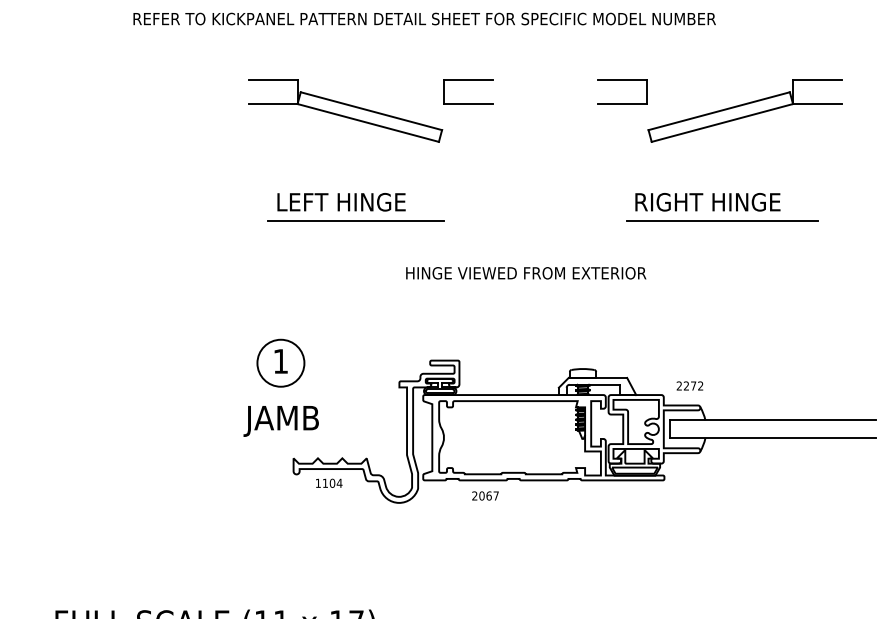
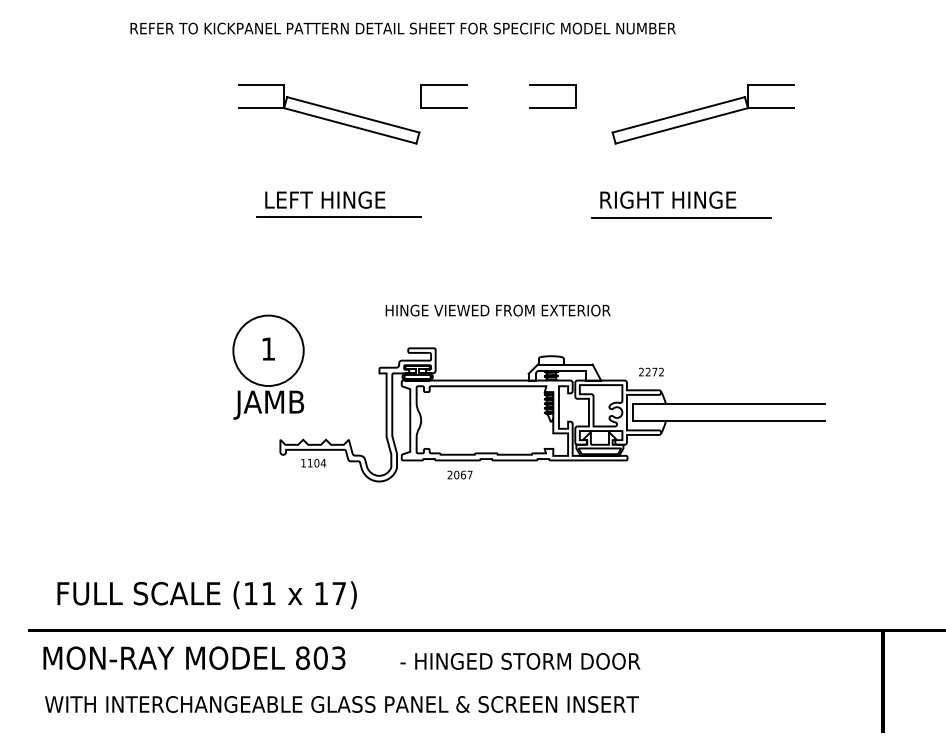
part: (621, 79) -> (552, 85), moved
text: (525, 273) -> (497, 310), moved
circle: (280, 362) -> (268, 350), size x1.6

